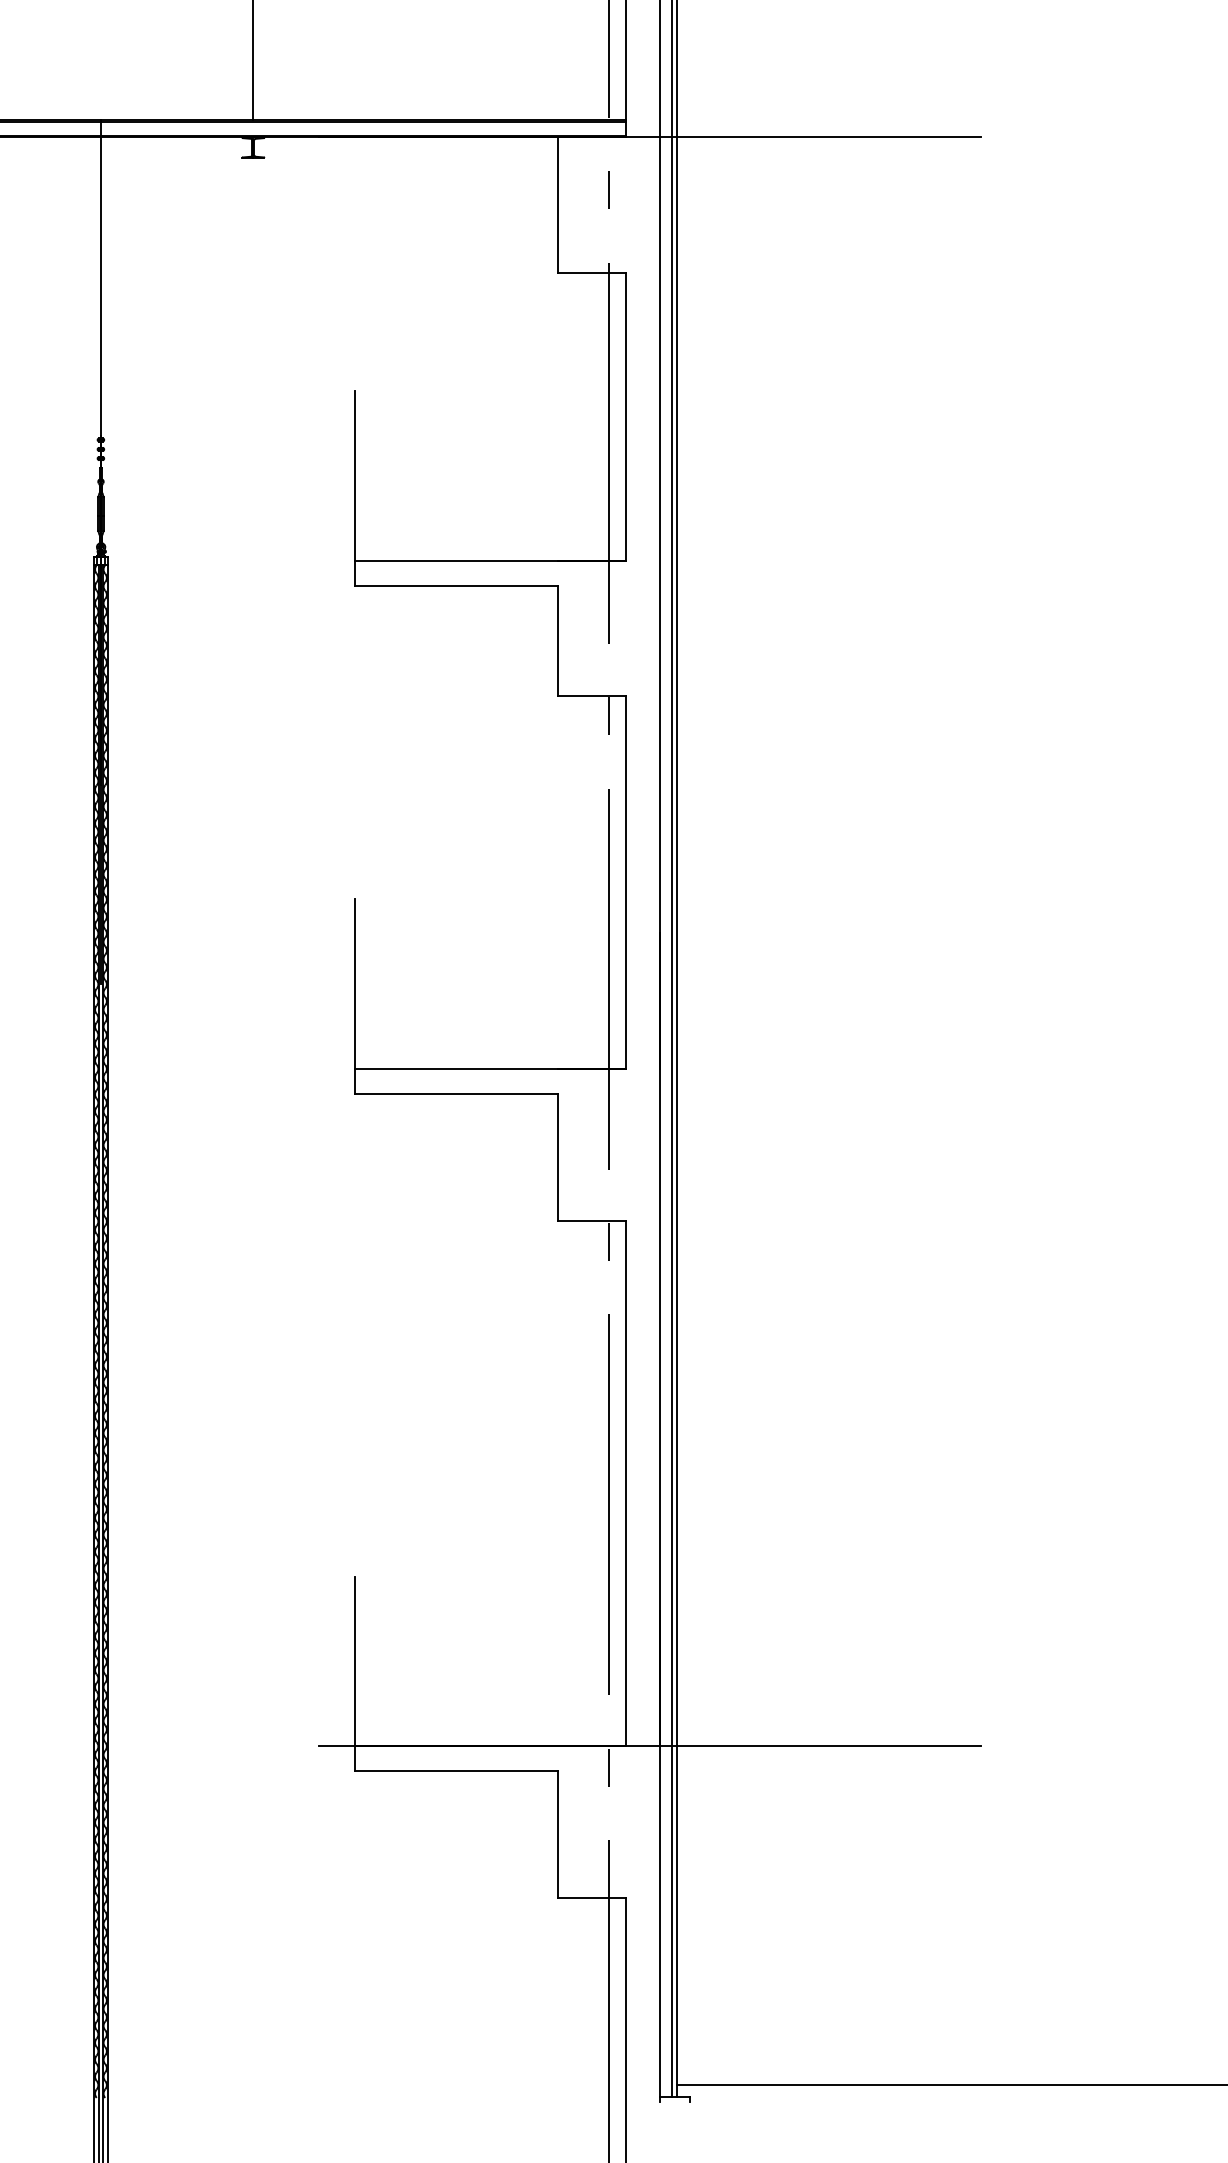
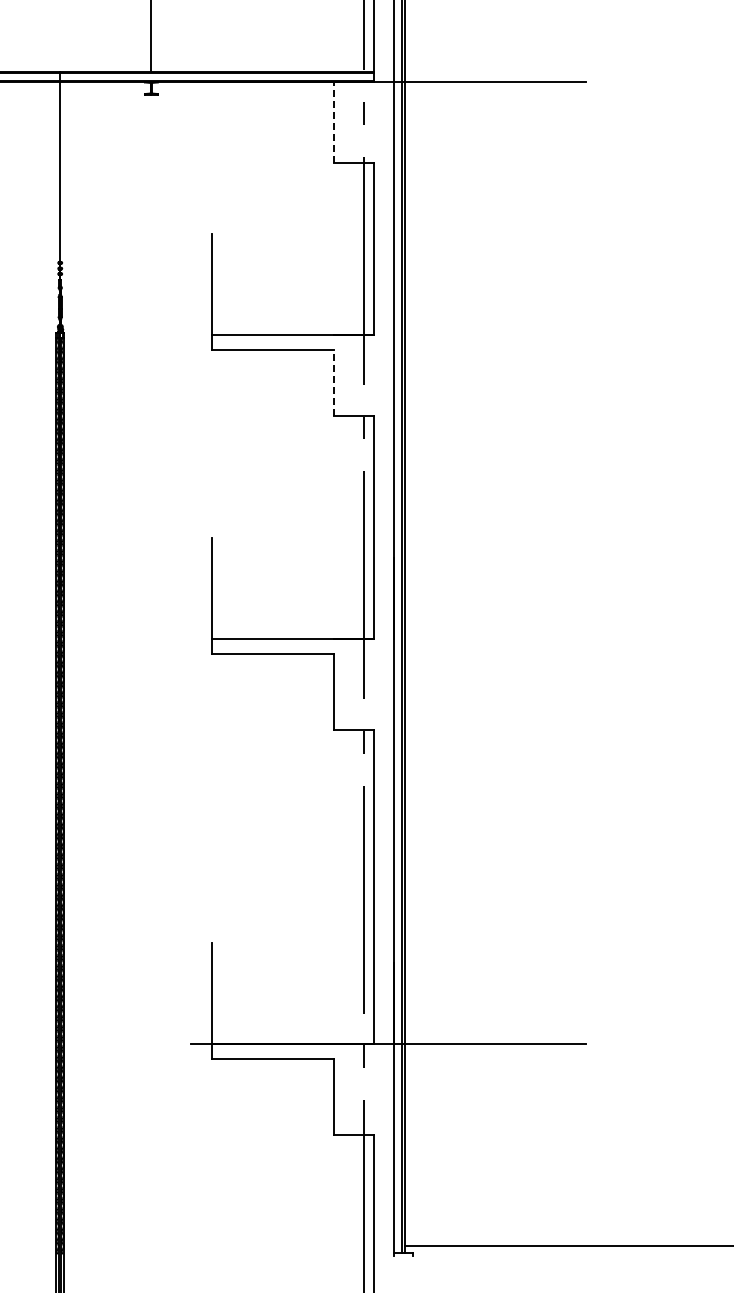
line: (557, 205) -> (333, 122), solid -> dashed
line: (557, 641) -> (333, 383), solid -> dashed

